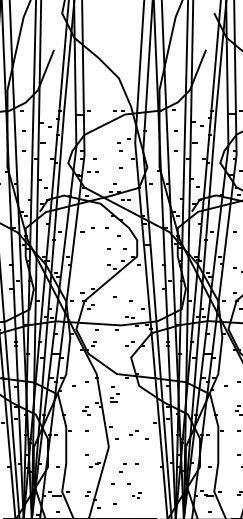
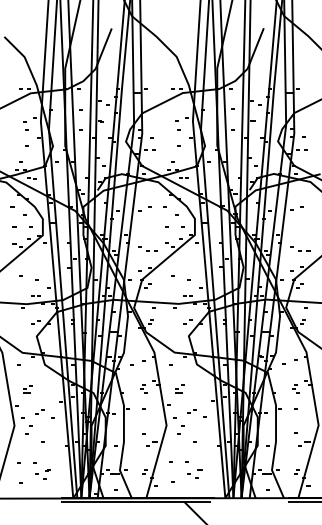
part: (89, 269) -> (147, 248), added
part: (114, 396) -> (179, 388), moved
part: (122, 467) -> (180, 429), moved
part: (136, 494) -> (194, 473), size x1.67

